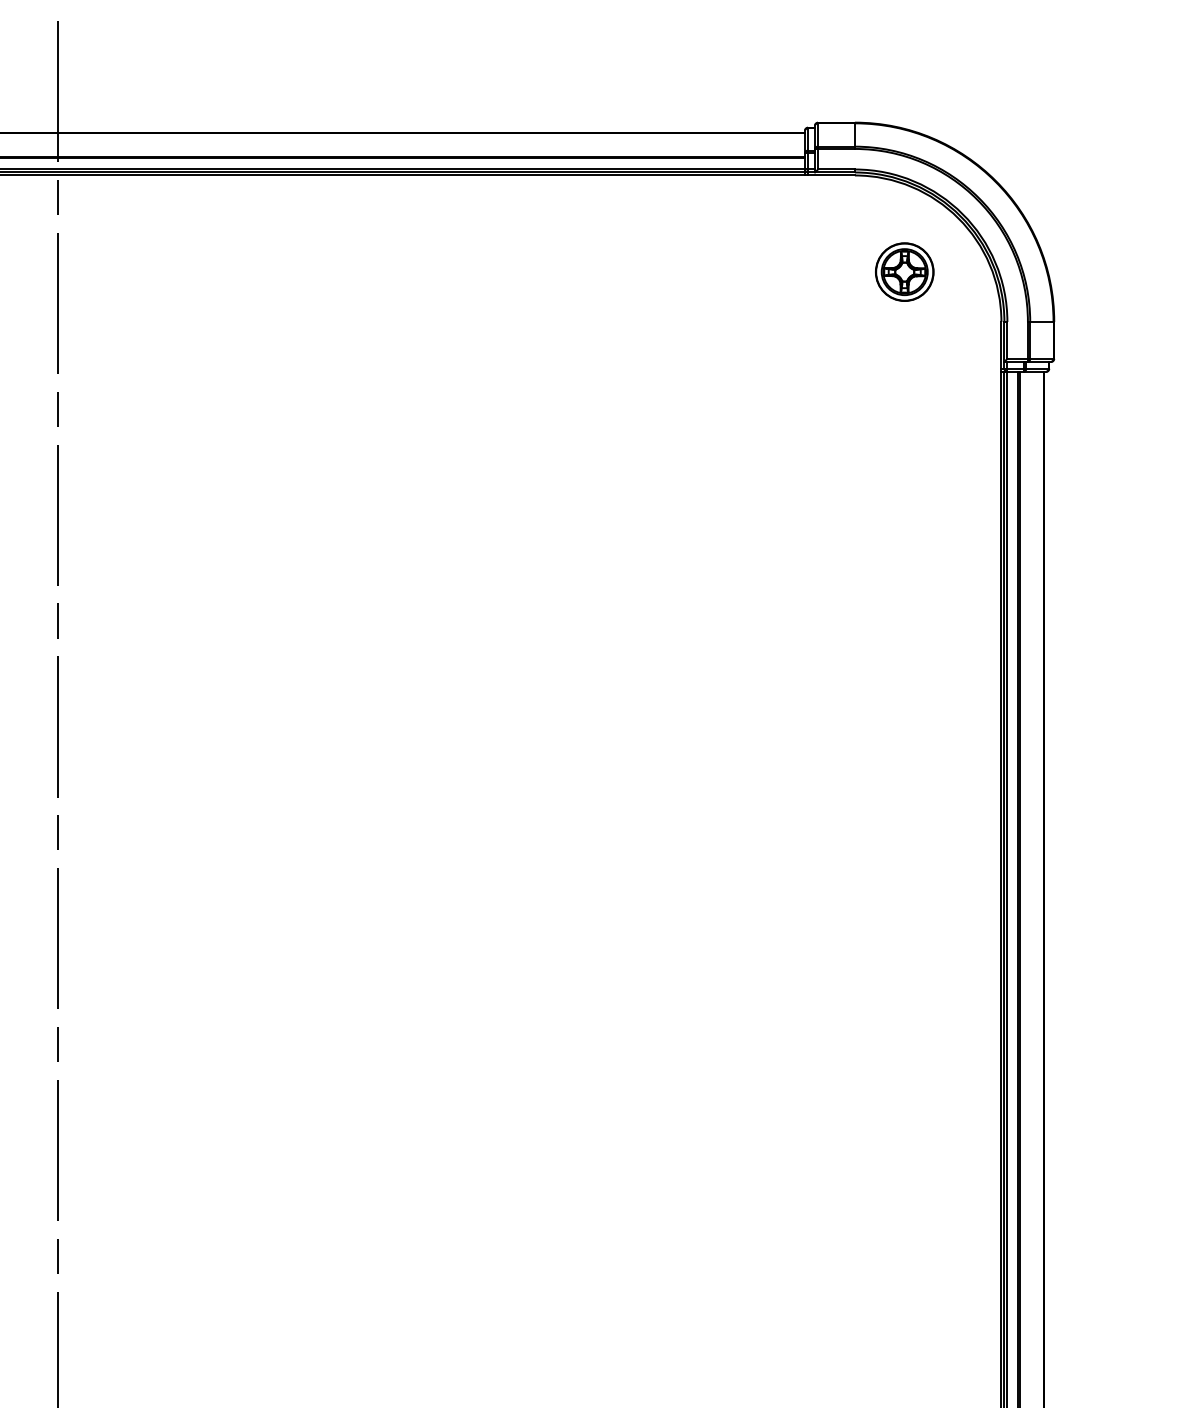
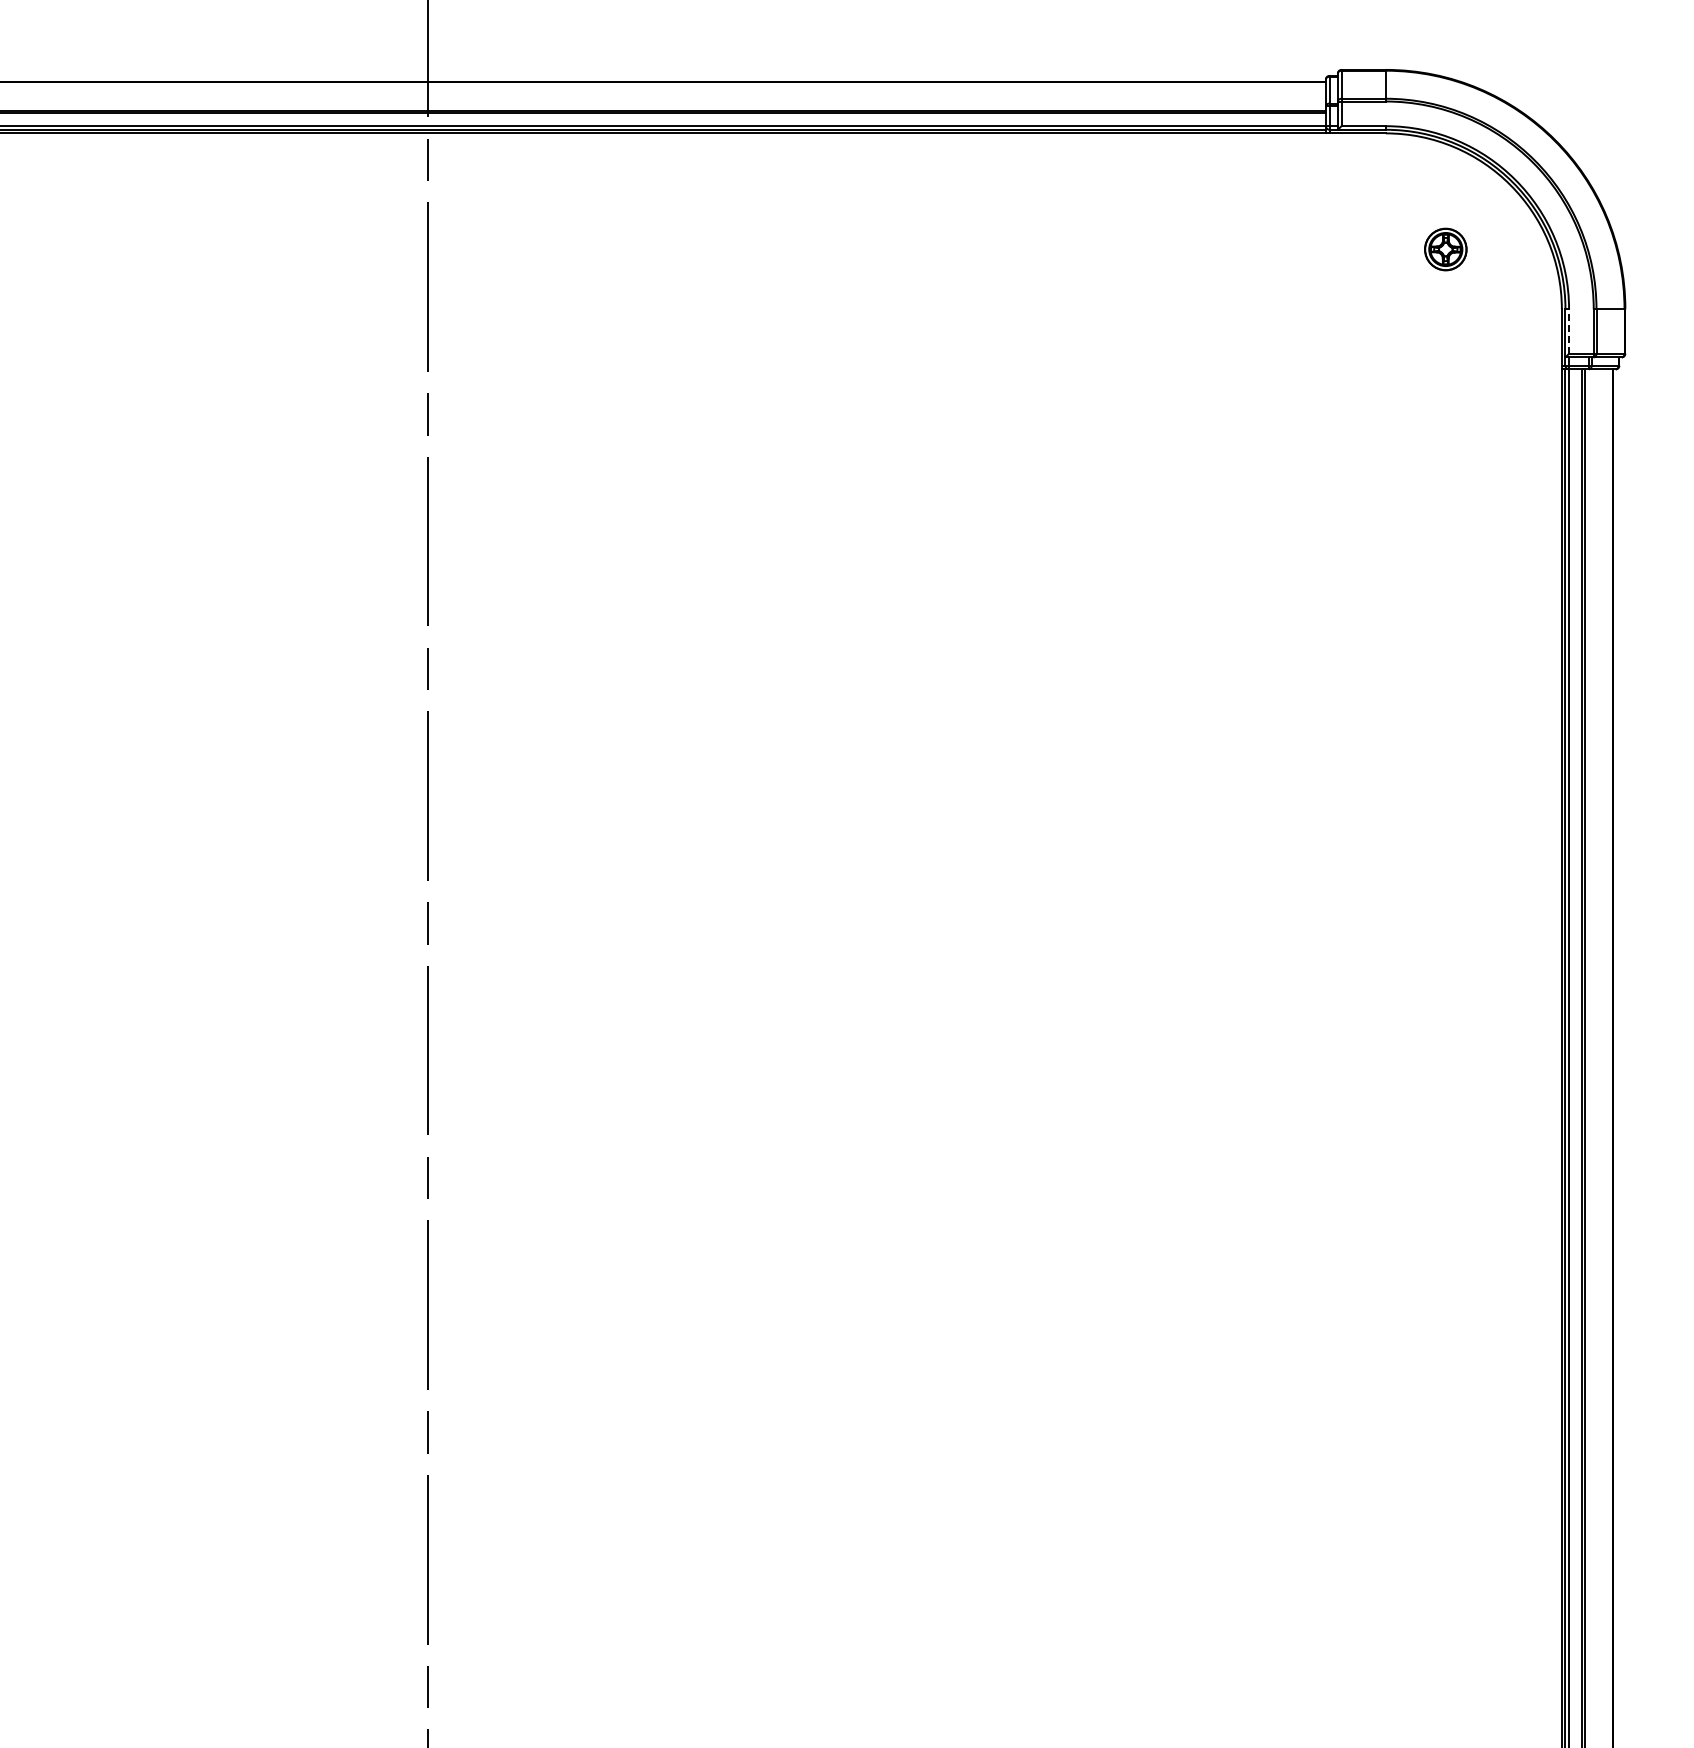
part: (904, 272) -> (1445, 249), size x0.6
line: (1007, 340) -> (1569, 331), solid -> dashed

